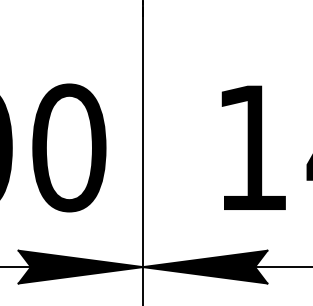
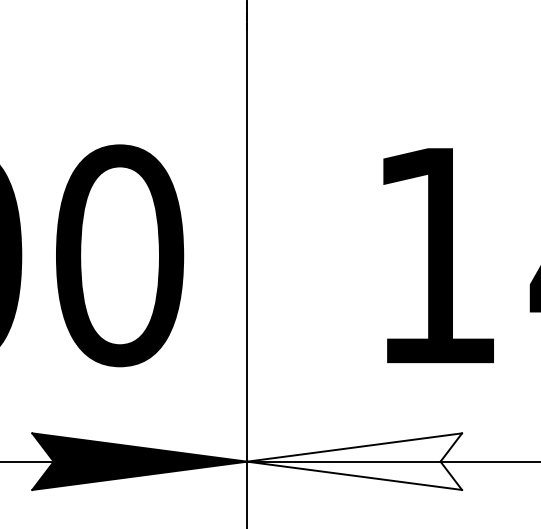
fill: (205, 266) -> (355, 460), removed

